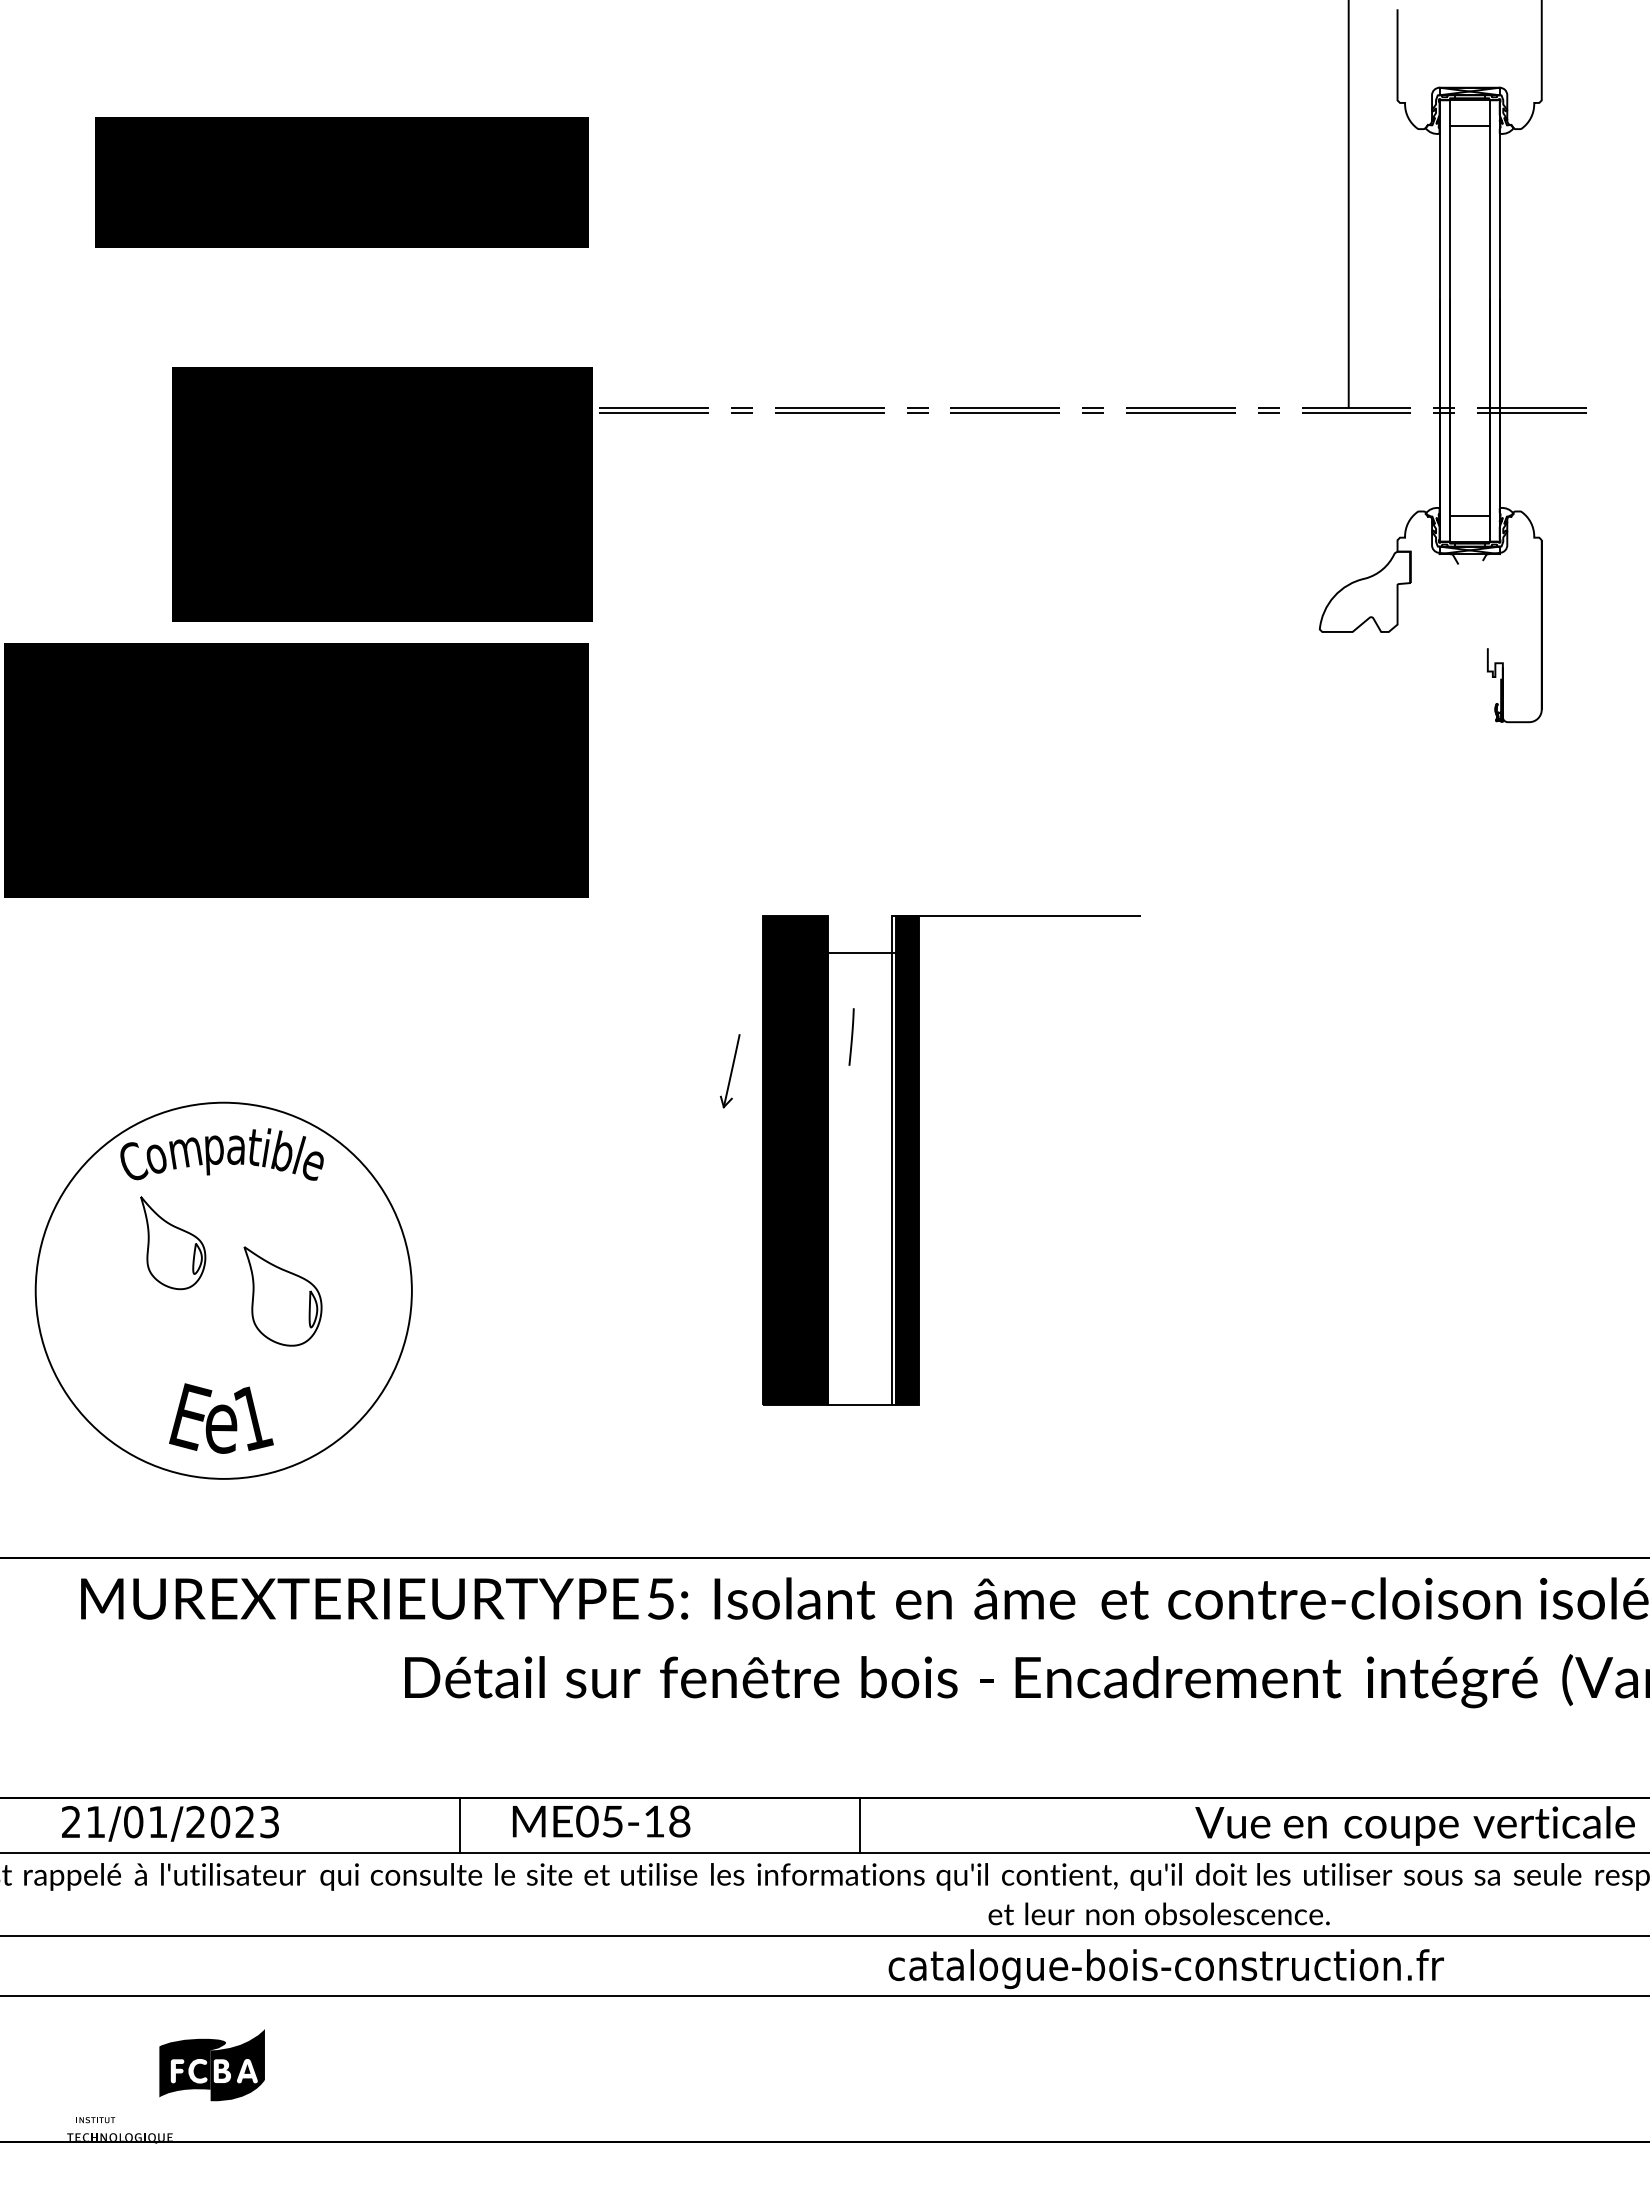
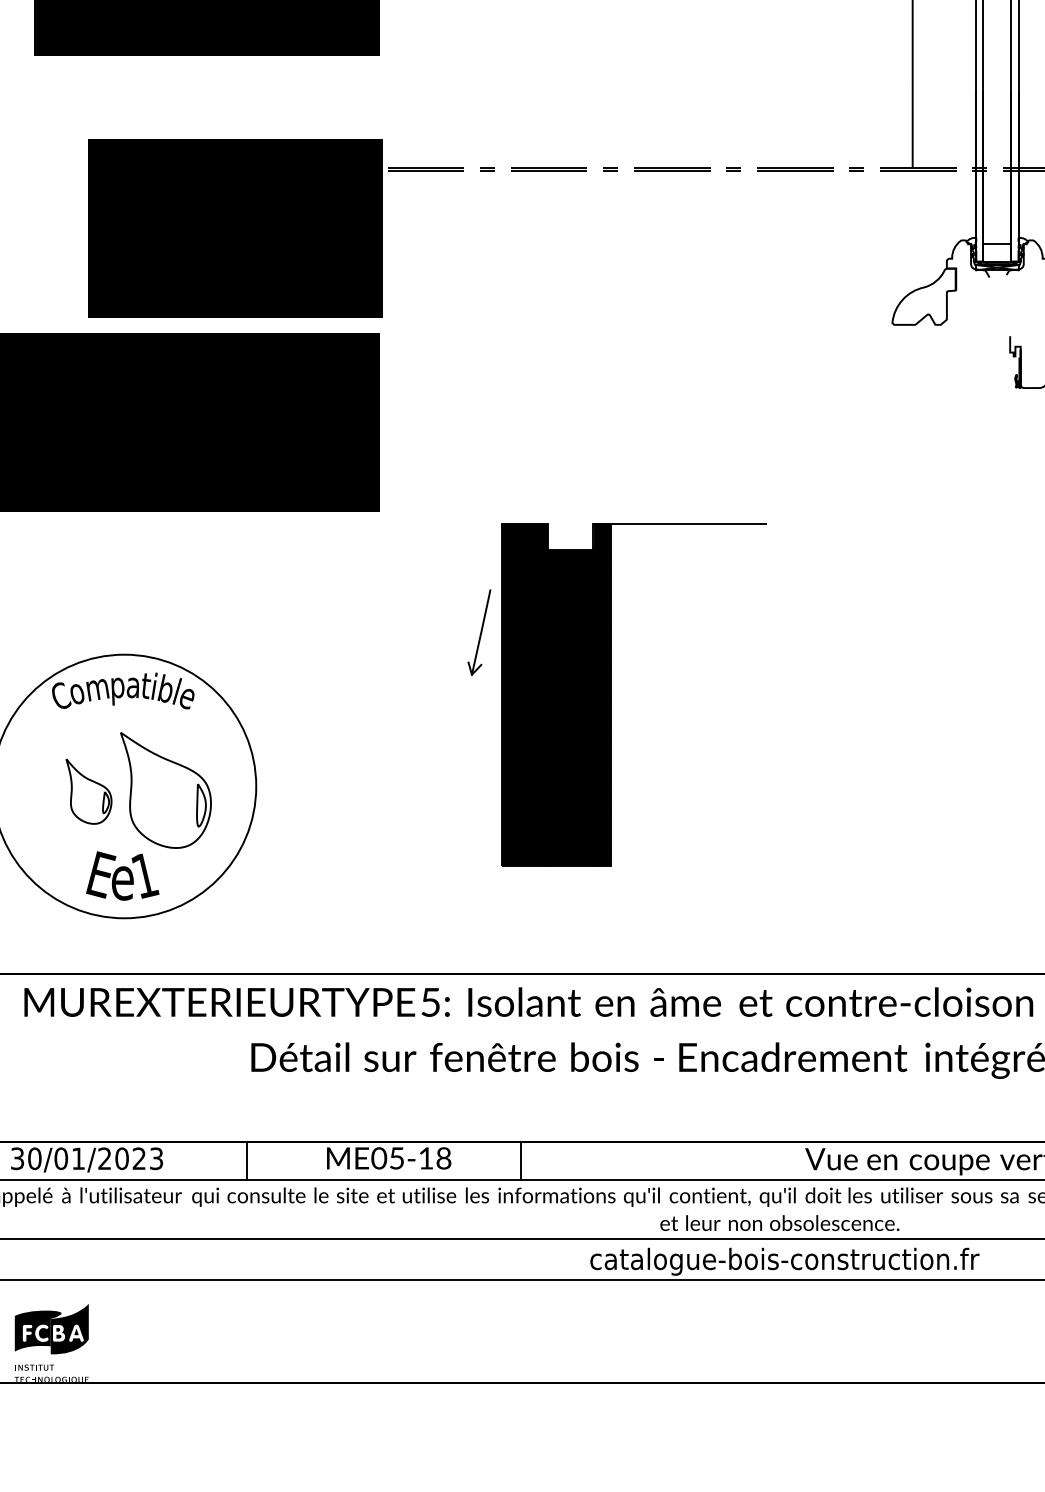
part: (729, 1070) -> (478, 632), size x1.67
fill: (861, 1178) -> (571, 707), added
part: (173, 1243) -> (89, 791), moved
part: (282, 1296) -> (165, 790), size x1.67
text: (83, 1822) -> (26, 1159), 21/01/2023 -> 30/01/2023
line: (460, 1824) -> (246, 1160), moved
line: (859, 1824) -> (520, 1160), moved
part: (211, 2065) -> (51, 1329), moved
part: (95, 2119) -> (34, 1367), size x1.43

